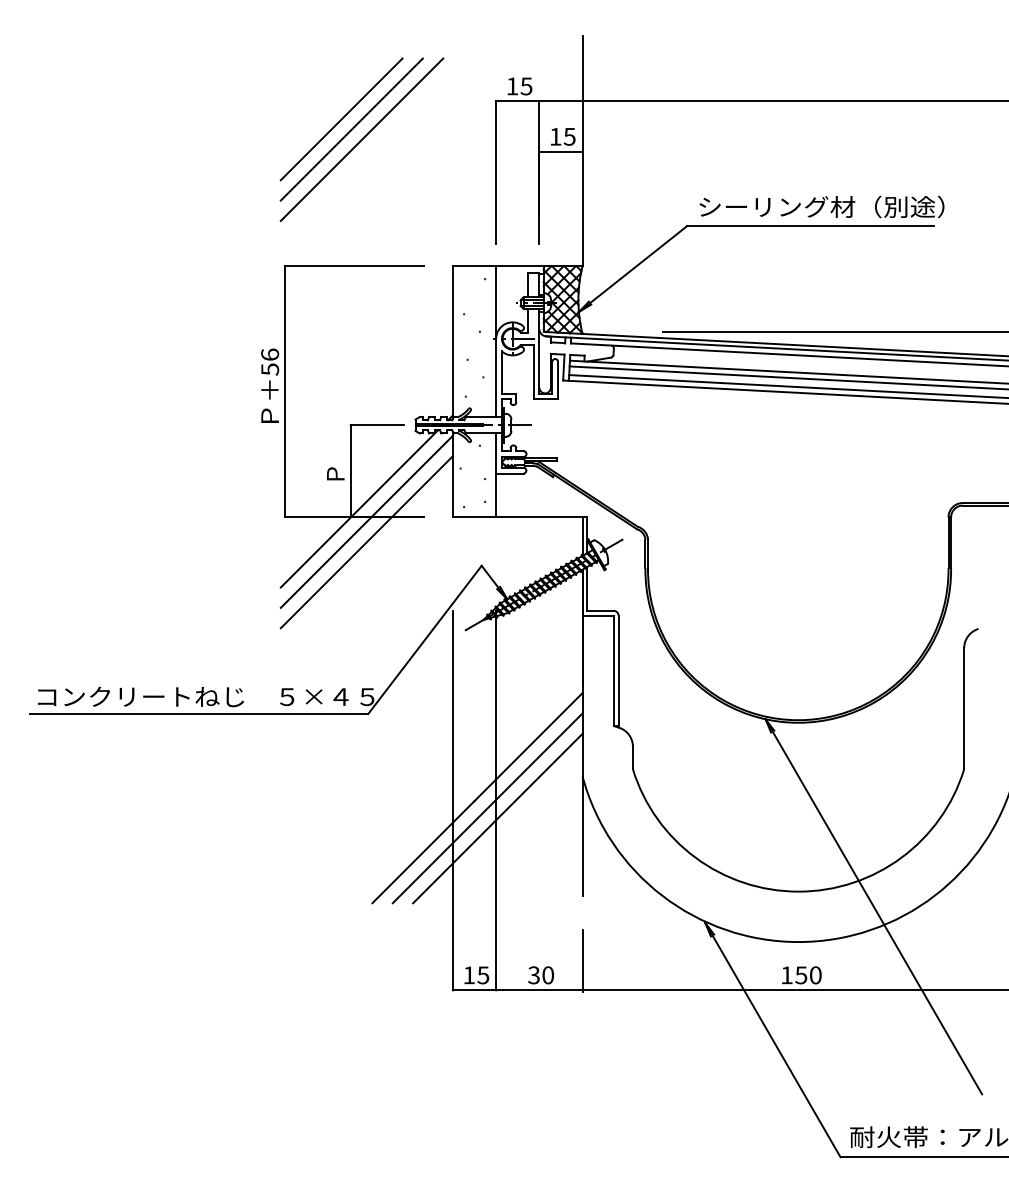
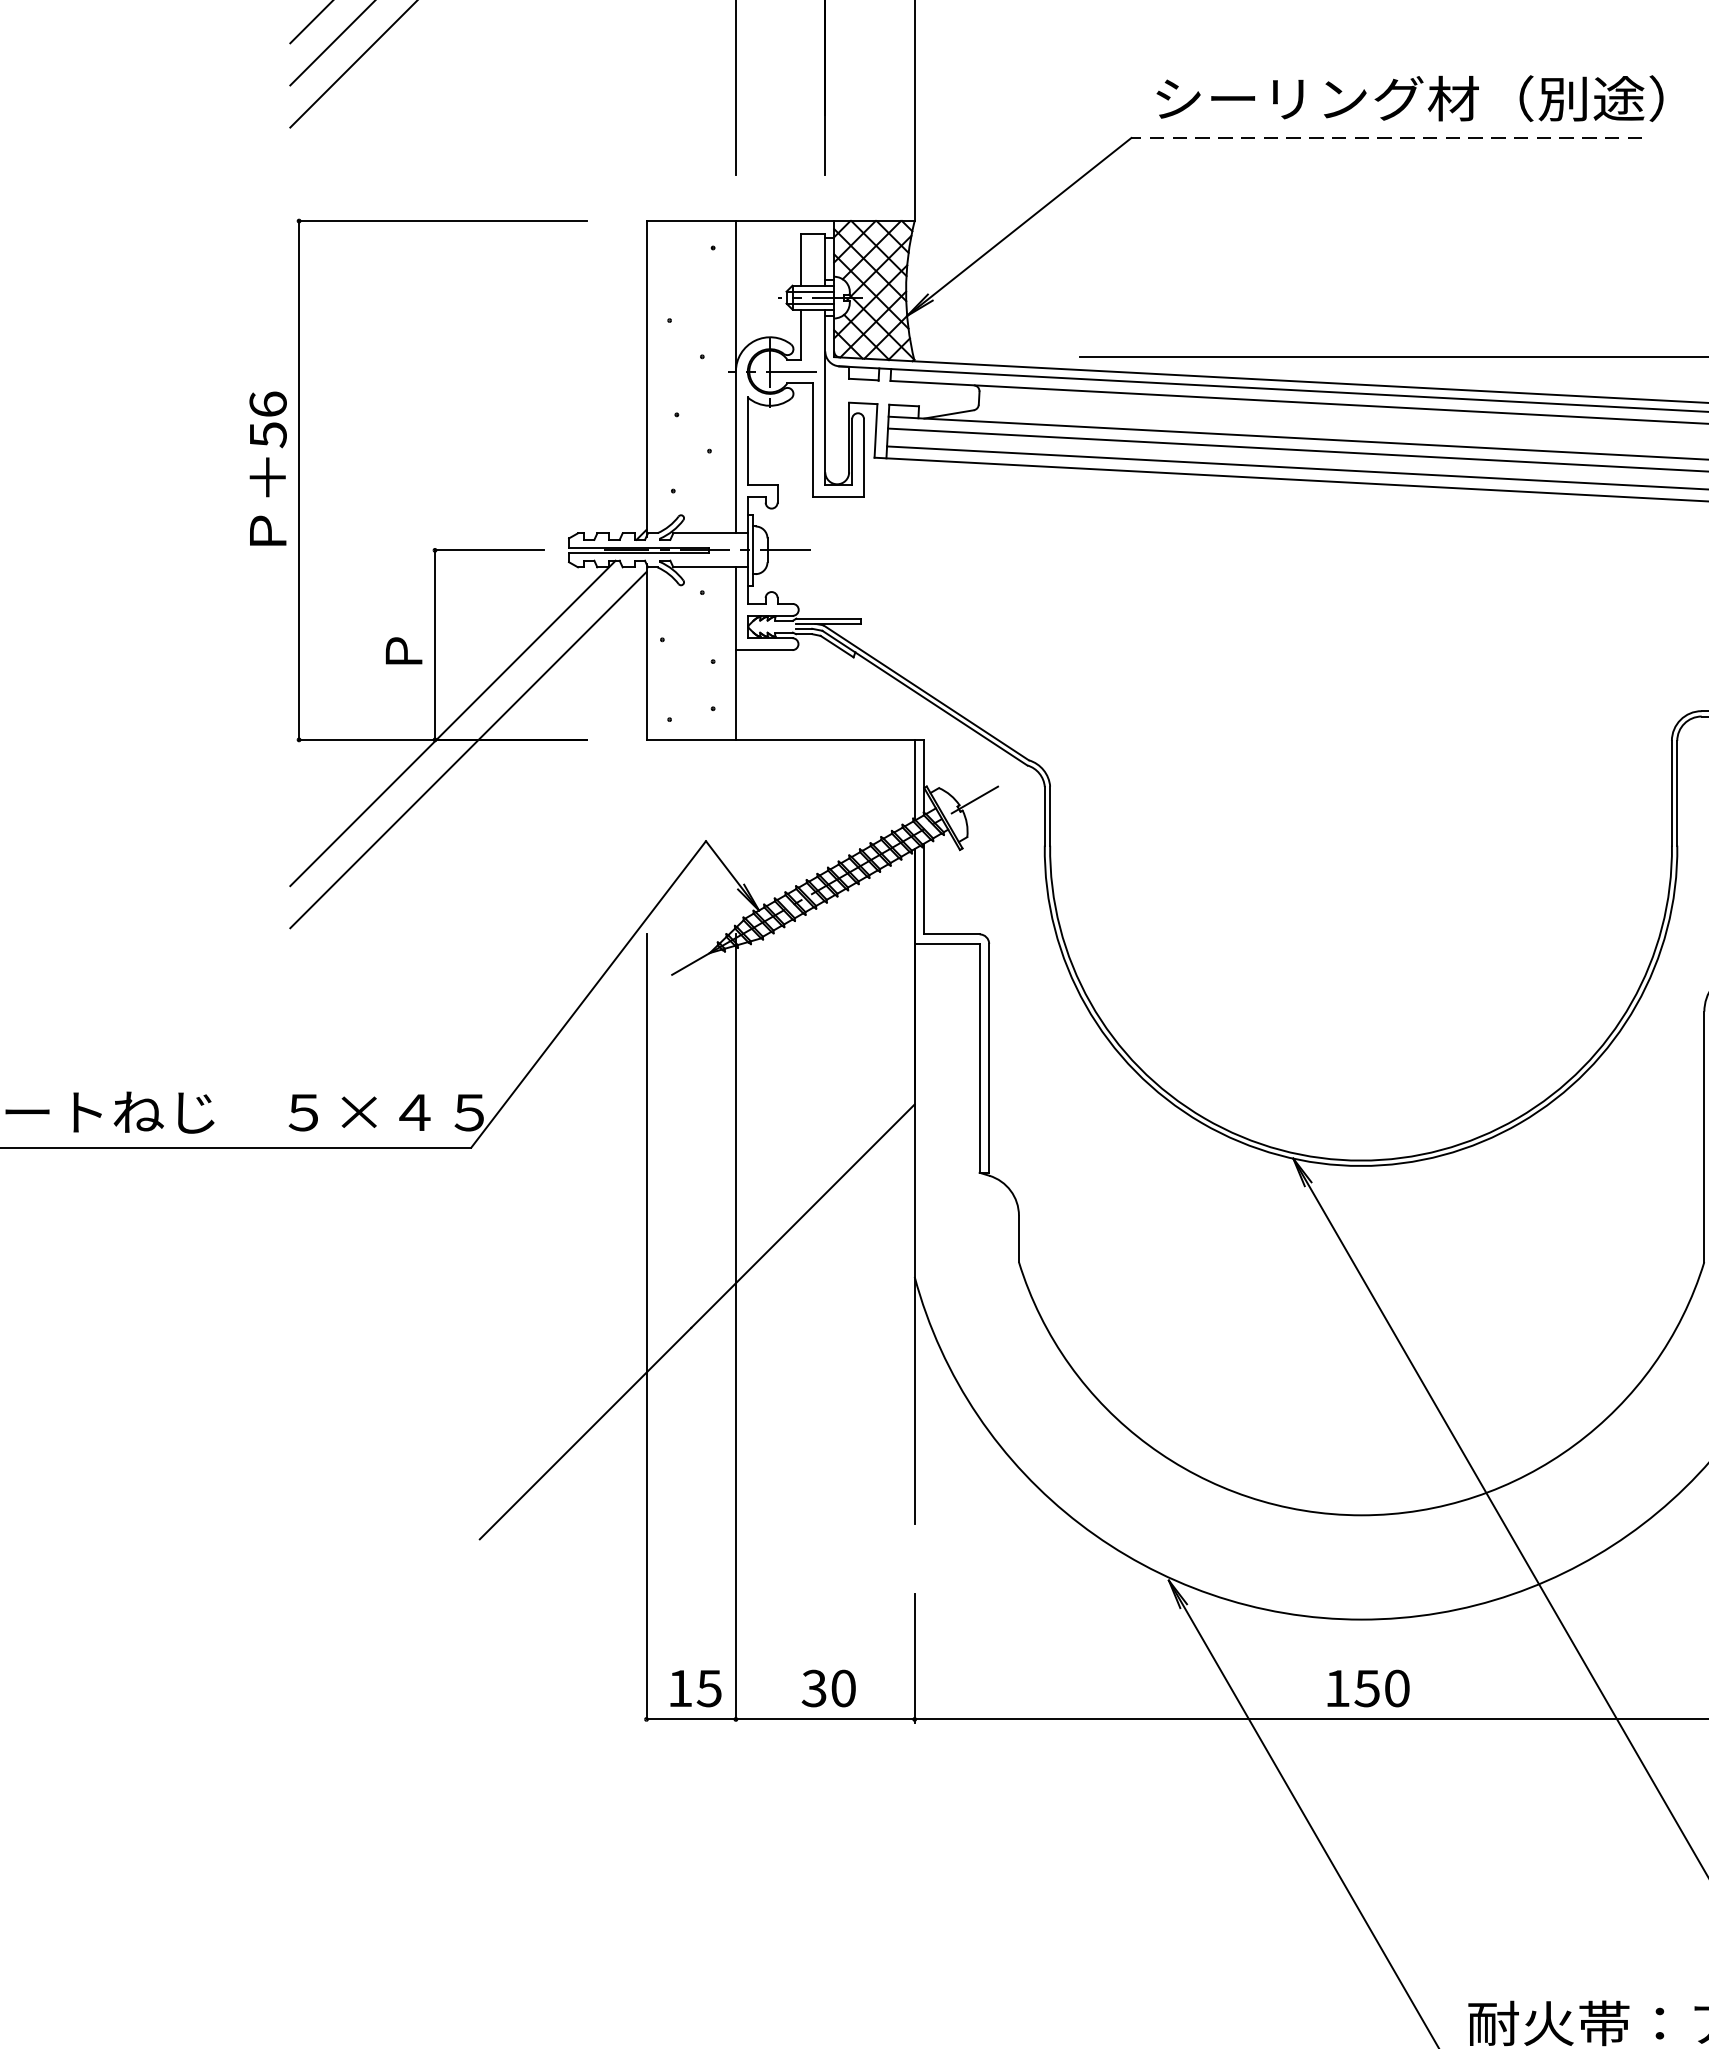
line: (810, 226) -> (1386, 139), solid -> dashed
line: (366, 542) -> (467, 792), removed
line: (487, 808) -> (717, 1343), removed
line: (497, 818) -> (738, 1363), removed

